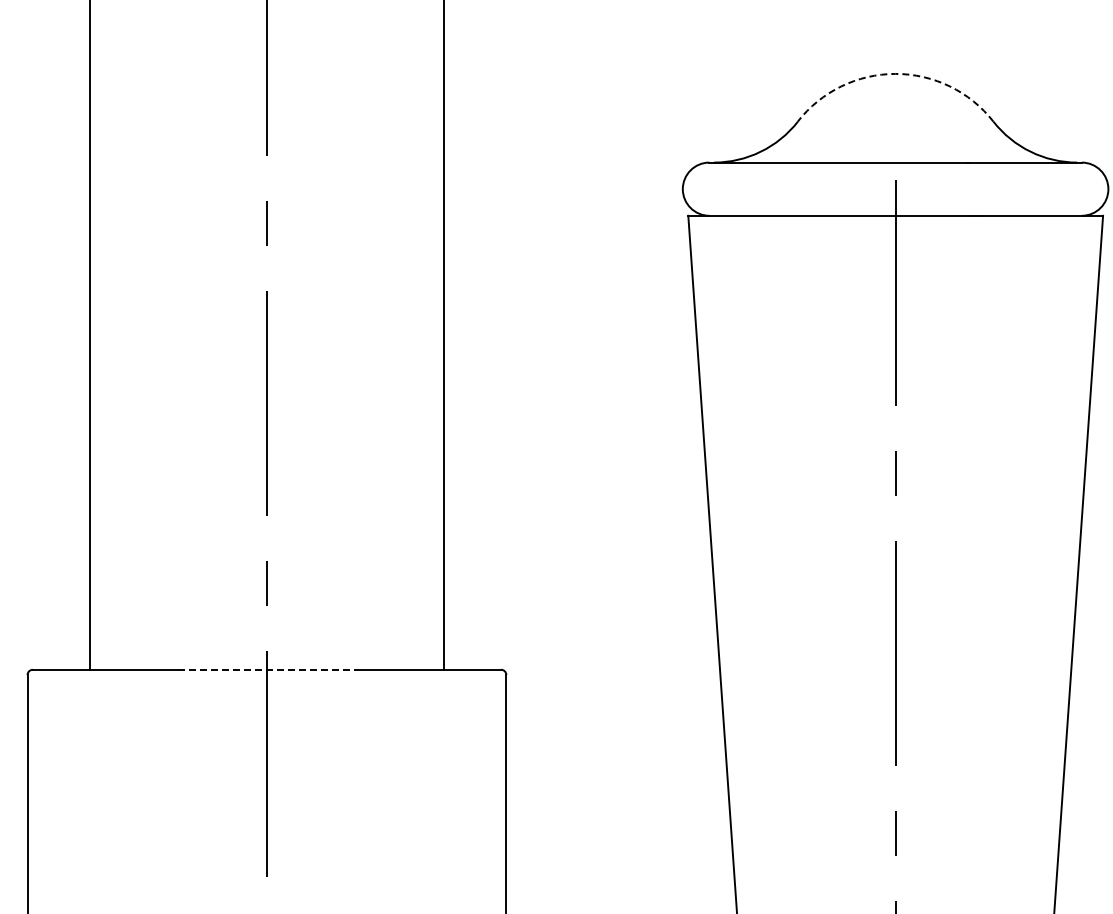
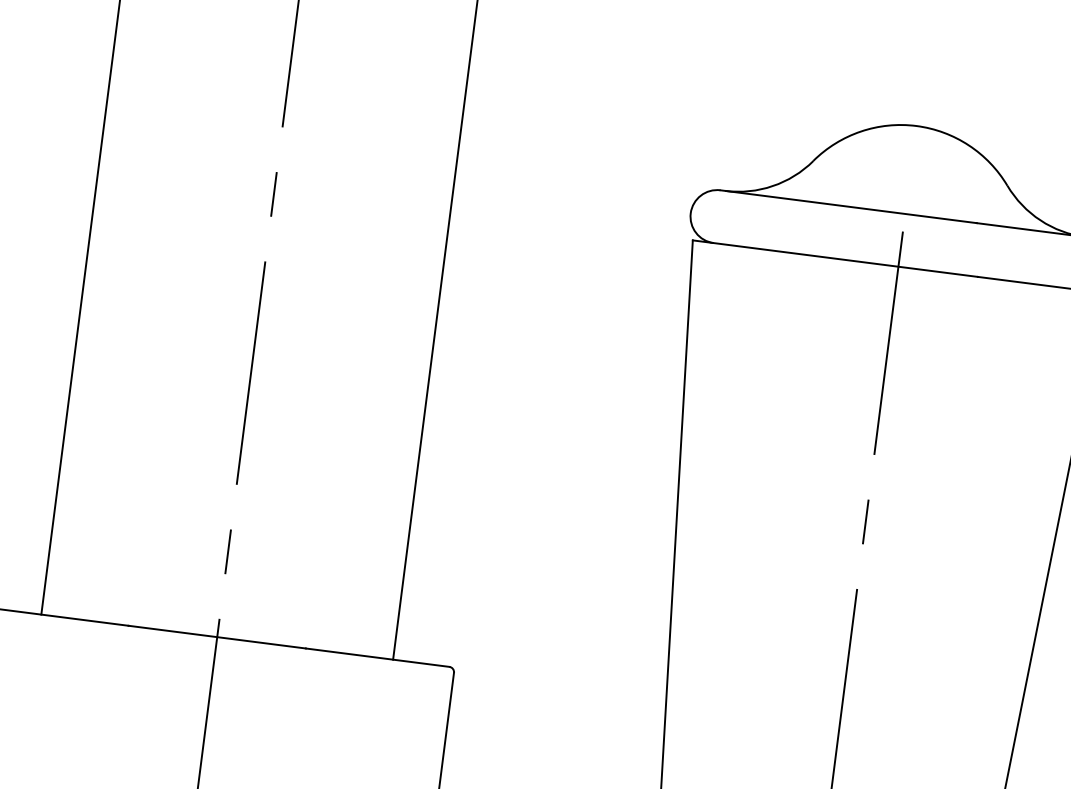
arc: (895, 73) -> (916, 125), dashed -> solid
line: (267, 669) -> (217, 636), dashed -> solid

